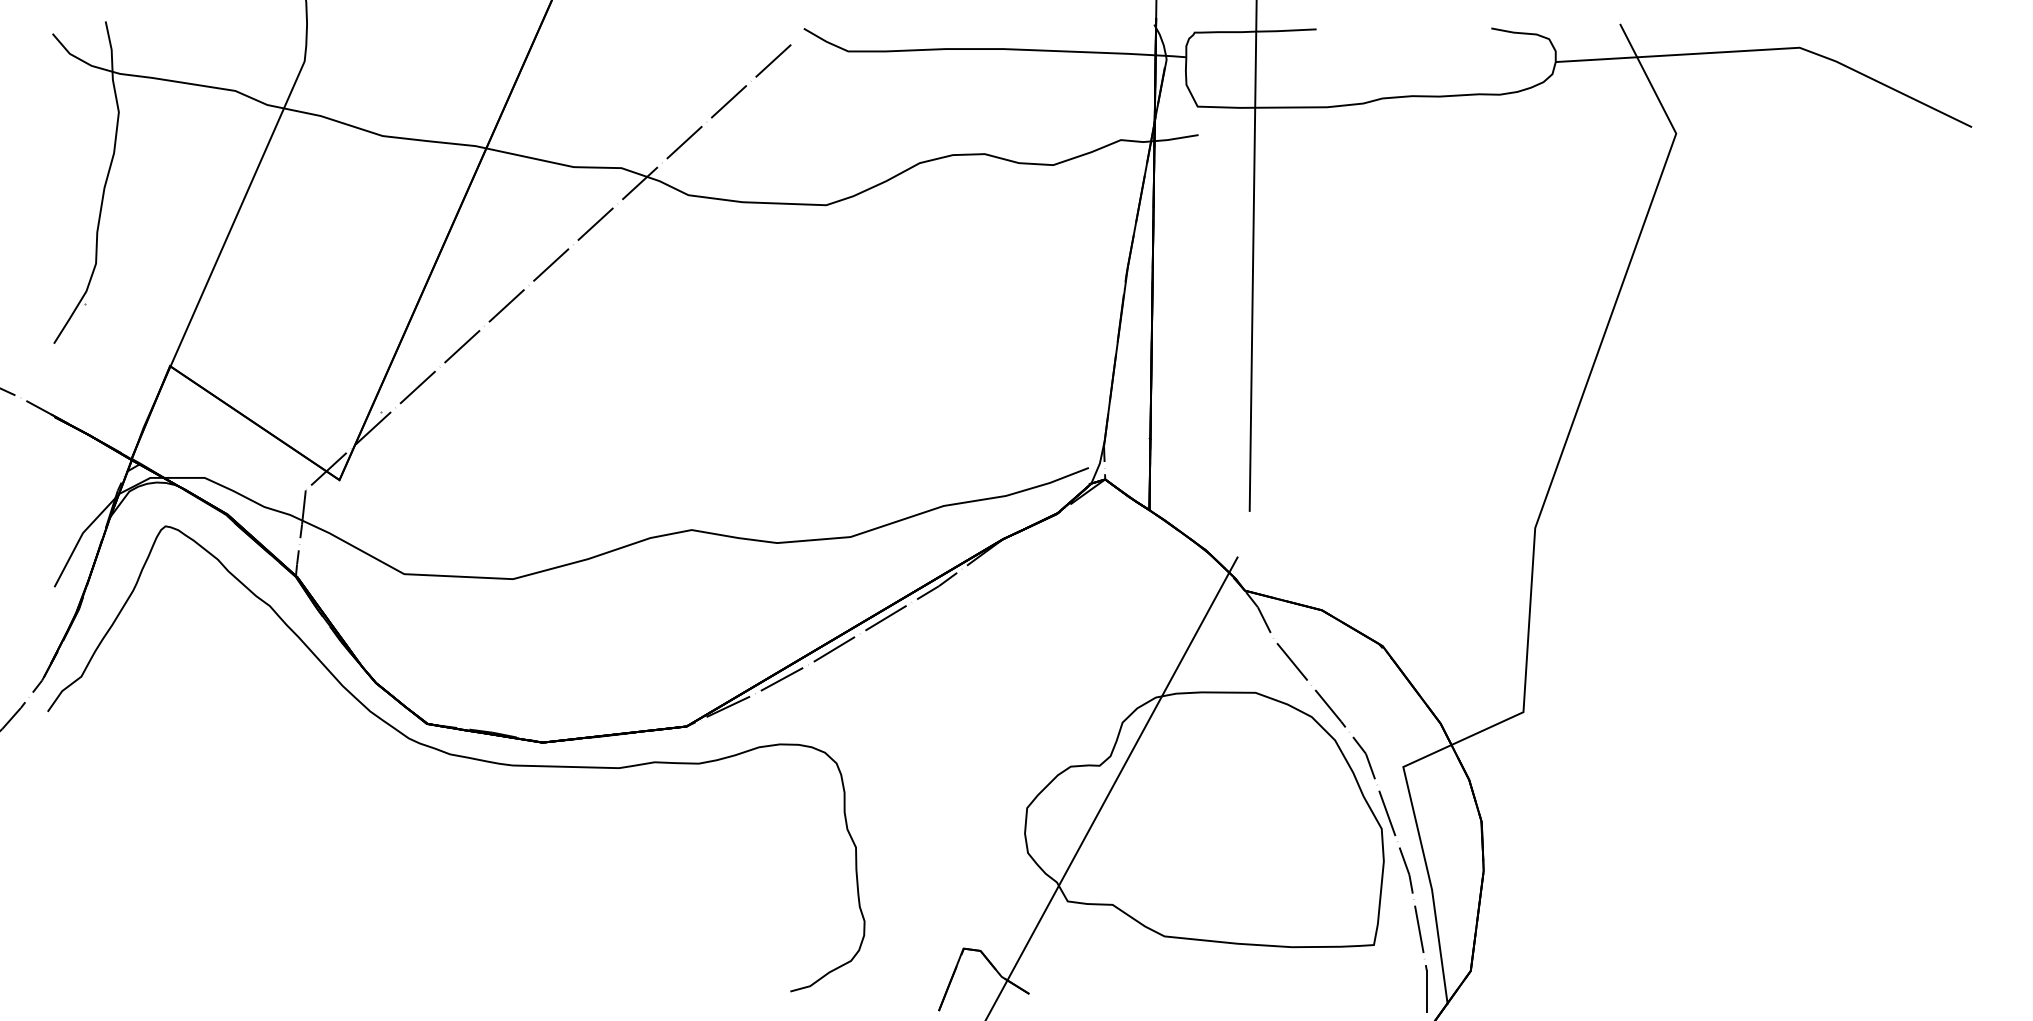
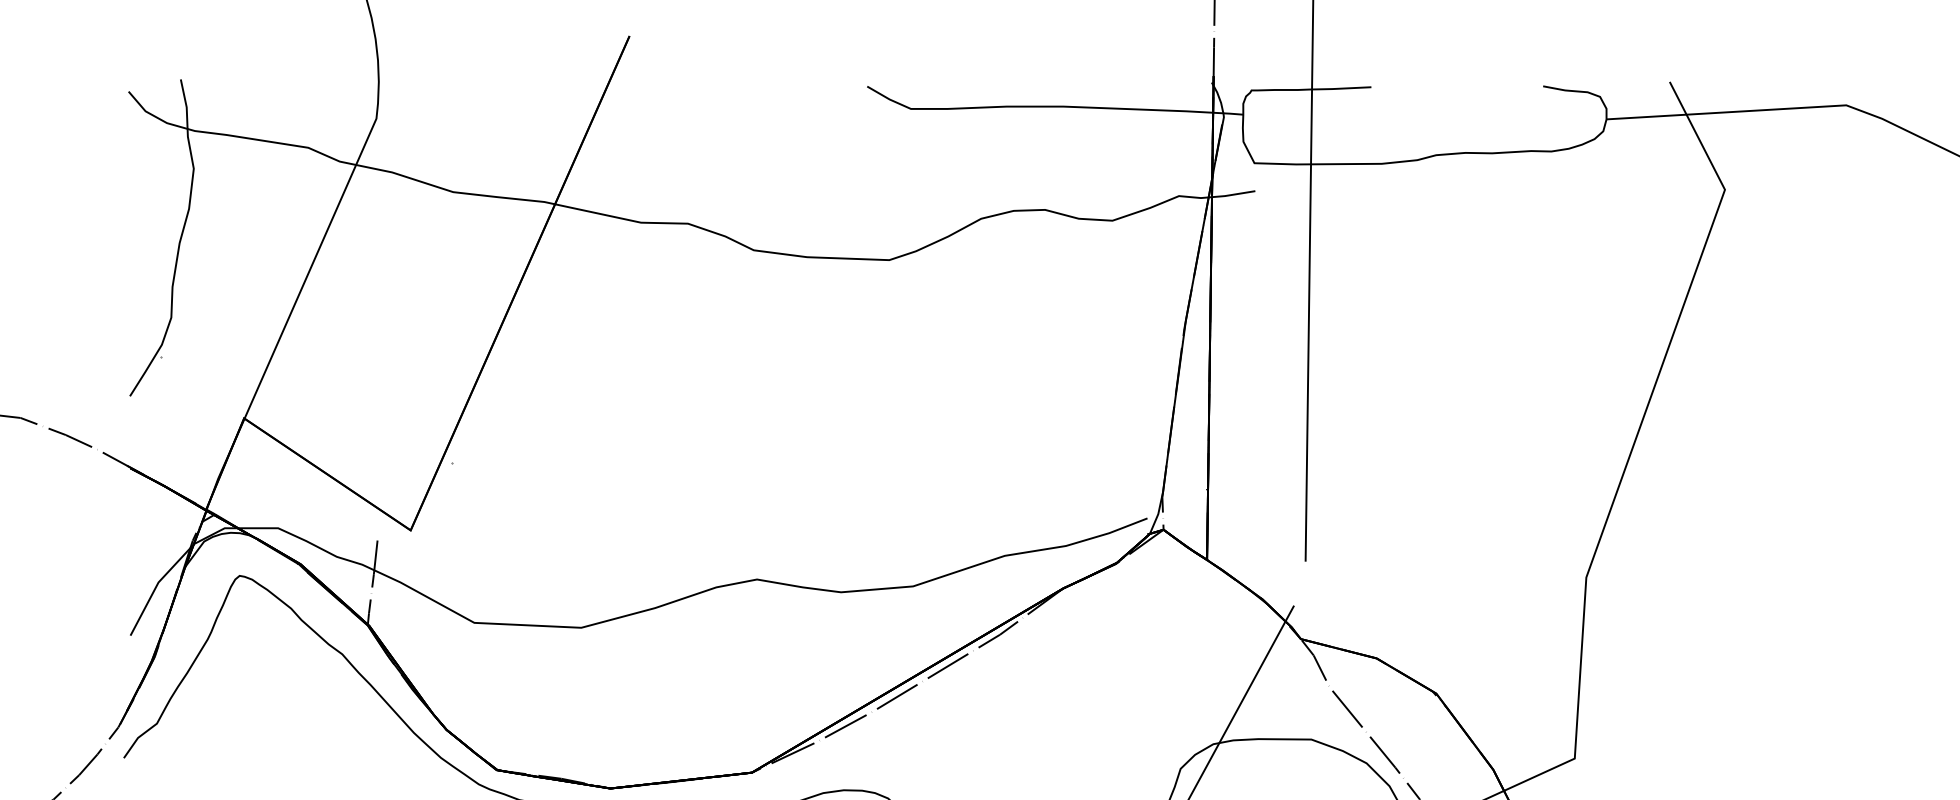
line: (548, 267) -> (616, 321), removed

